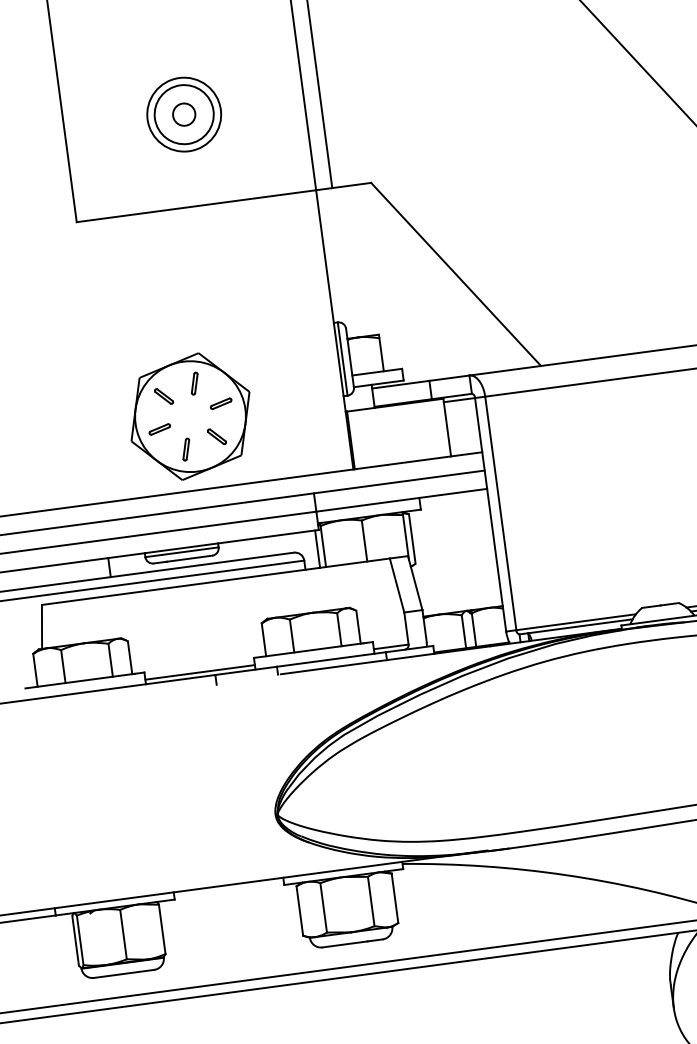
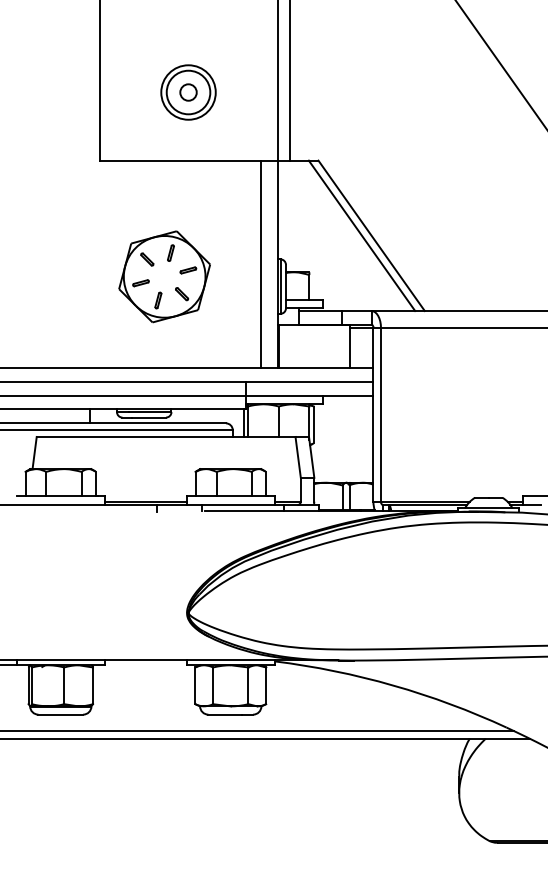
line: (442, 275) -> (361, 235), added
line: (311, 332) -> (260, 264), added
part: (190, 416) -> (164, 276), moved

